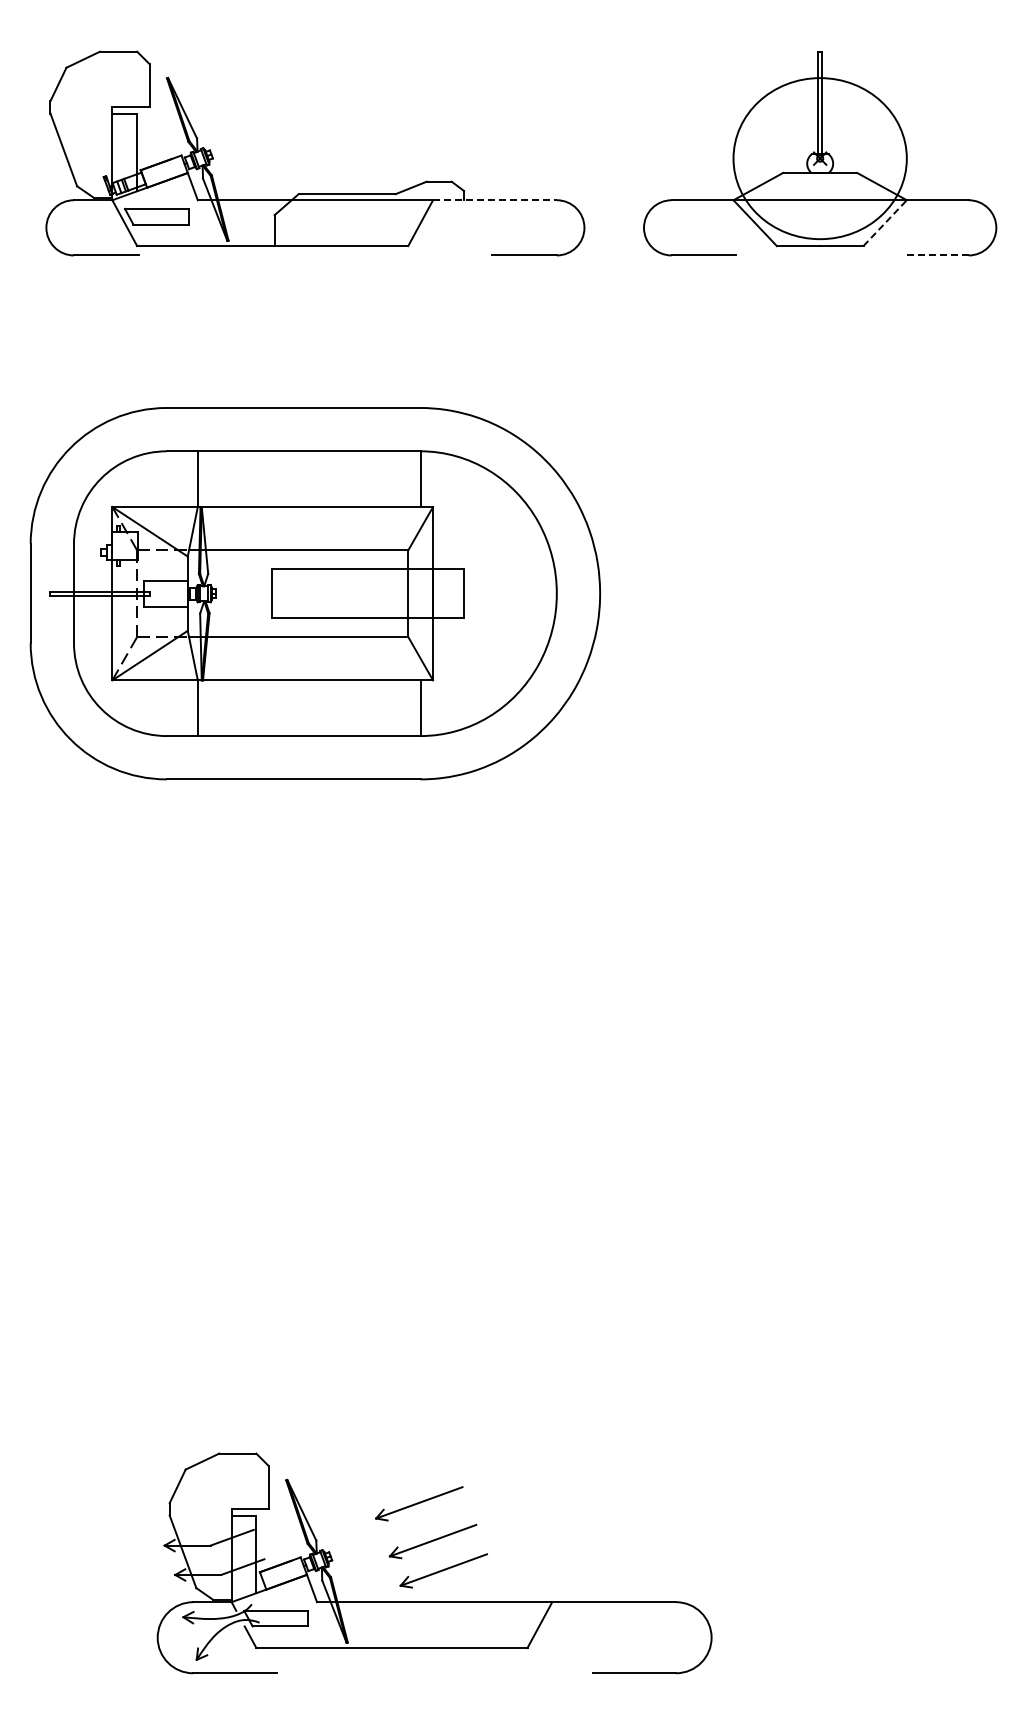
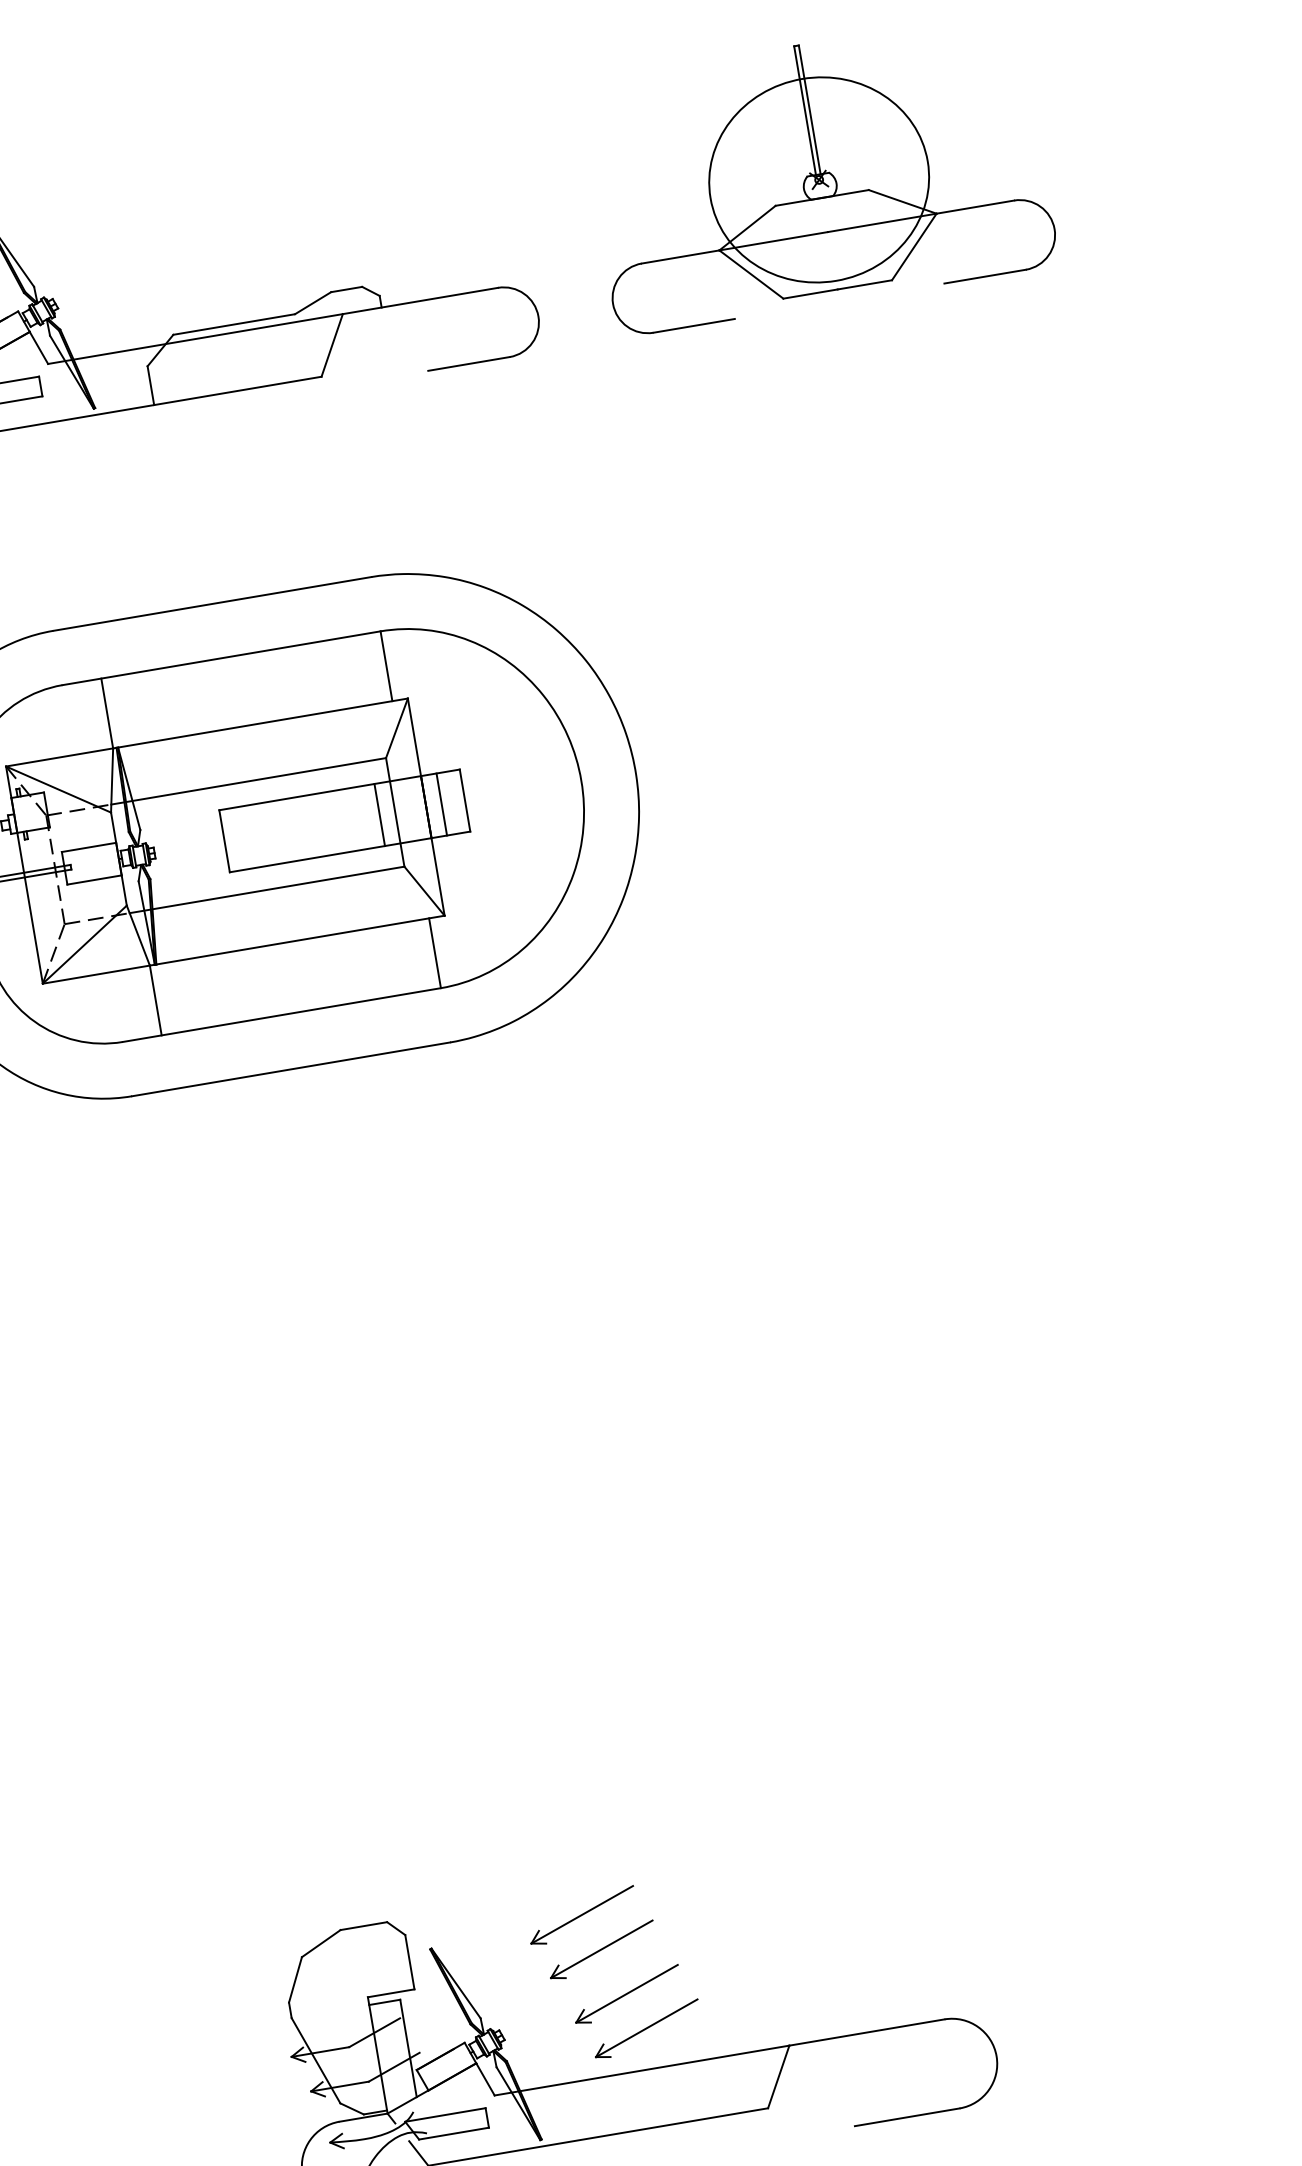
line: (494, 200) -> (419, 301), dashed -> solid
line: (885, 223) -> (914, 247), dashed -> solid
line: (935, 255) -> (984, 276), dashed -> solid
line: (395, 593) -> (379, 814), added
line: (445, 593) -> (441, 804), added
part: (408, 1474) -> (582, 1916), added

